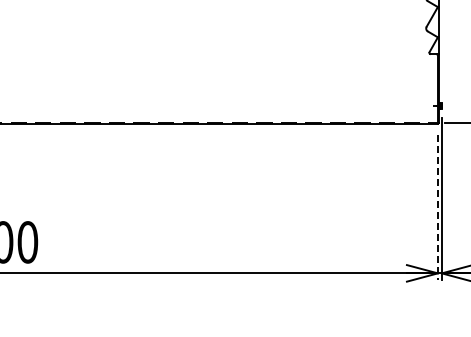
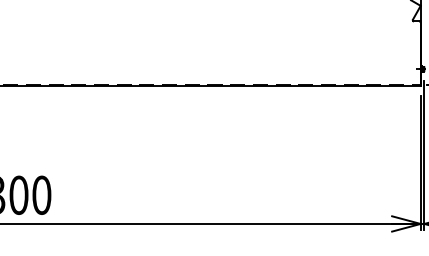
line: (437, 207) -> (420, 163), dashed -> solid

